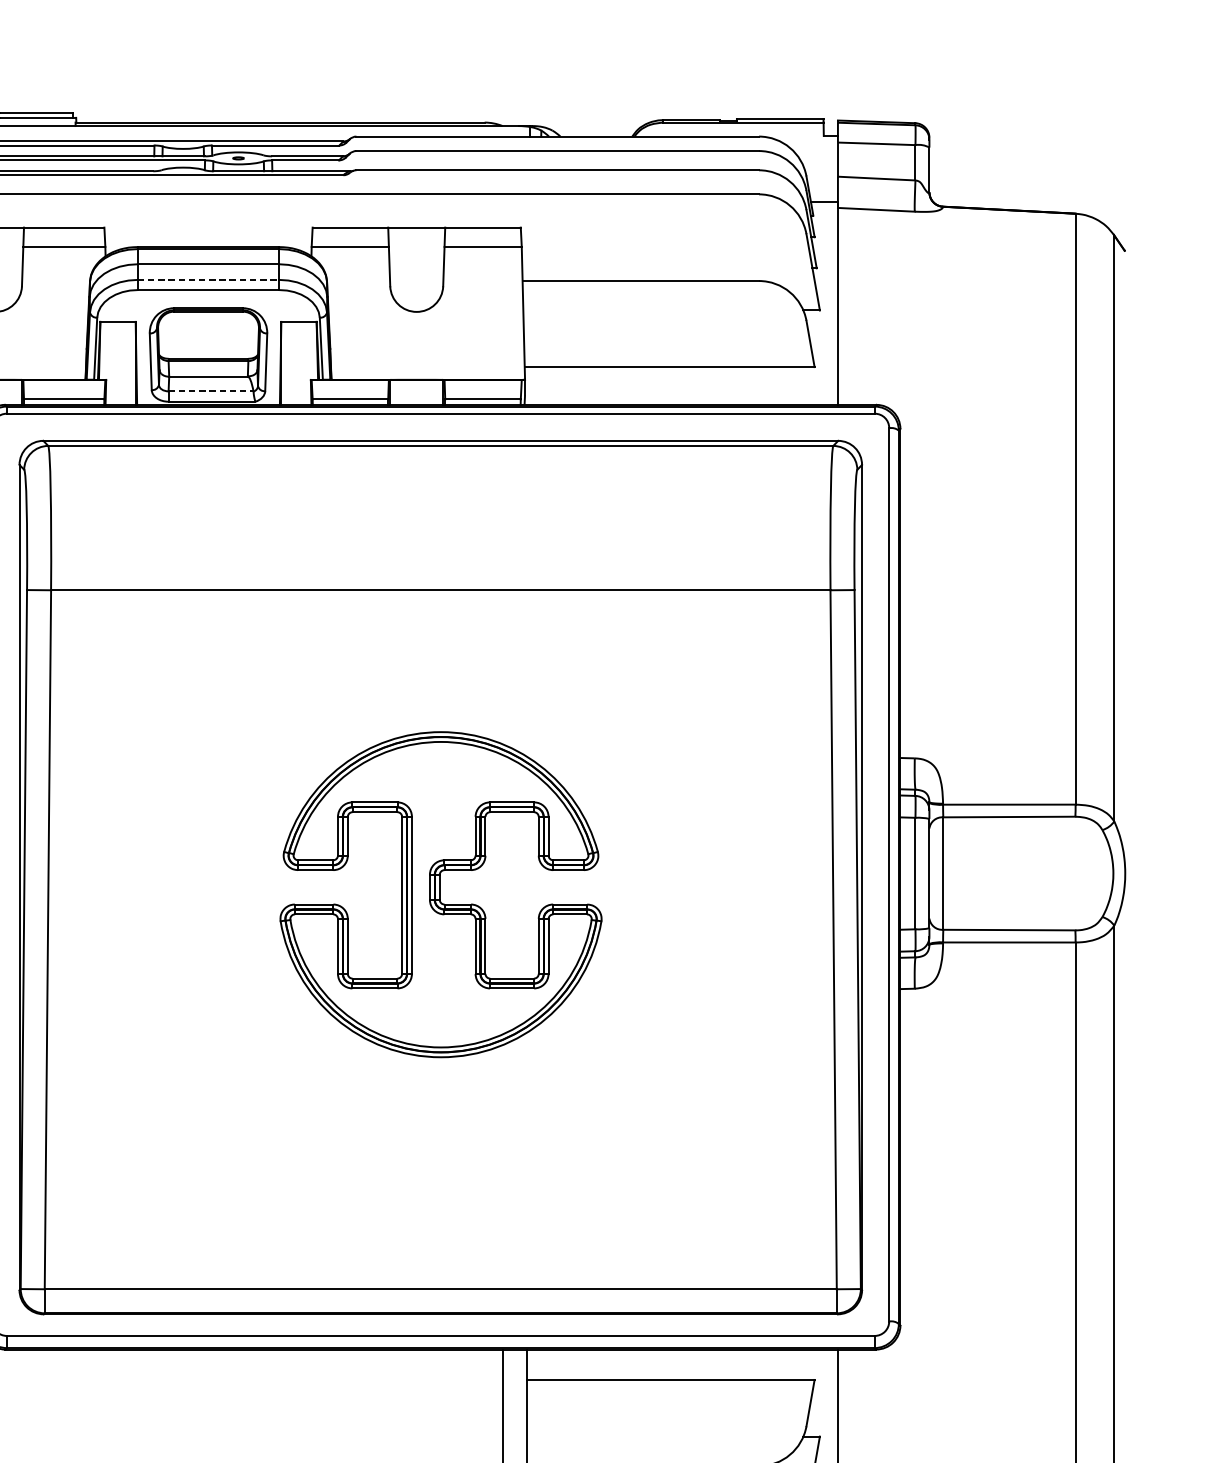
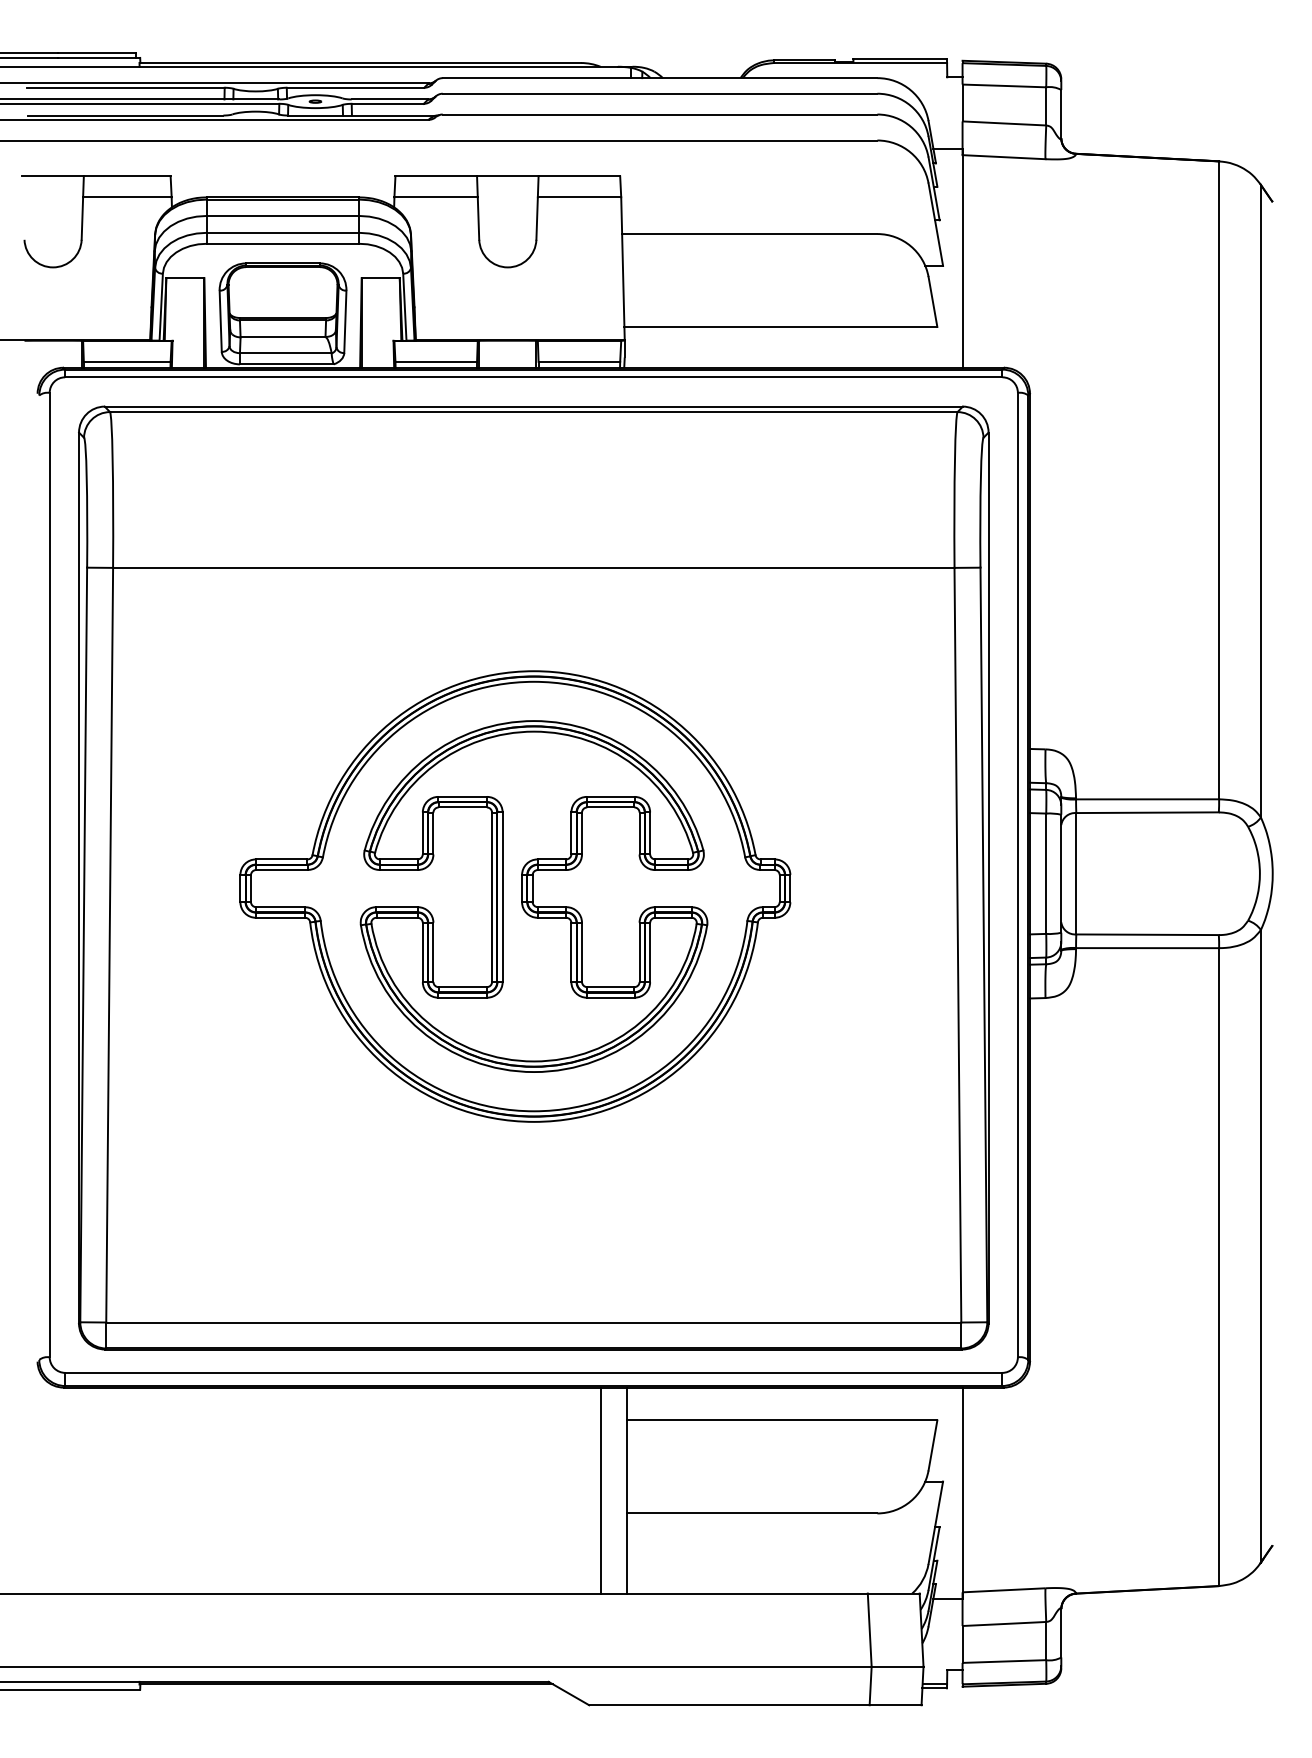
line: (208, 279) -> (283, 232), dashed -> solid
line: (210, 391) -> (285, 353), dashed -> solid
part: (423, 894) -> (515, 896), added

